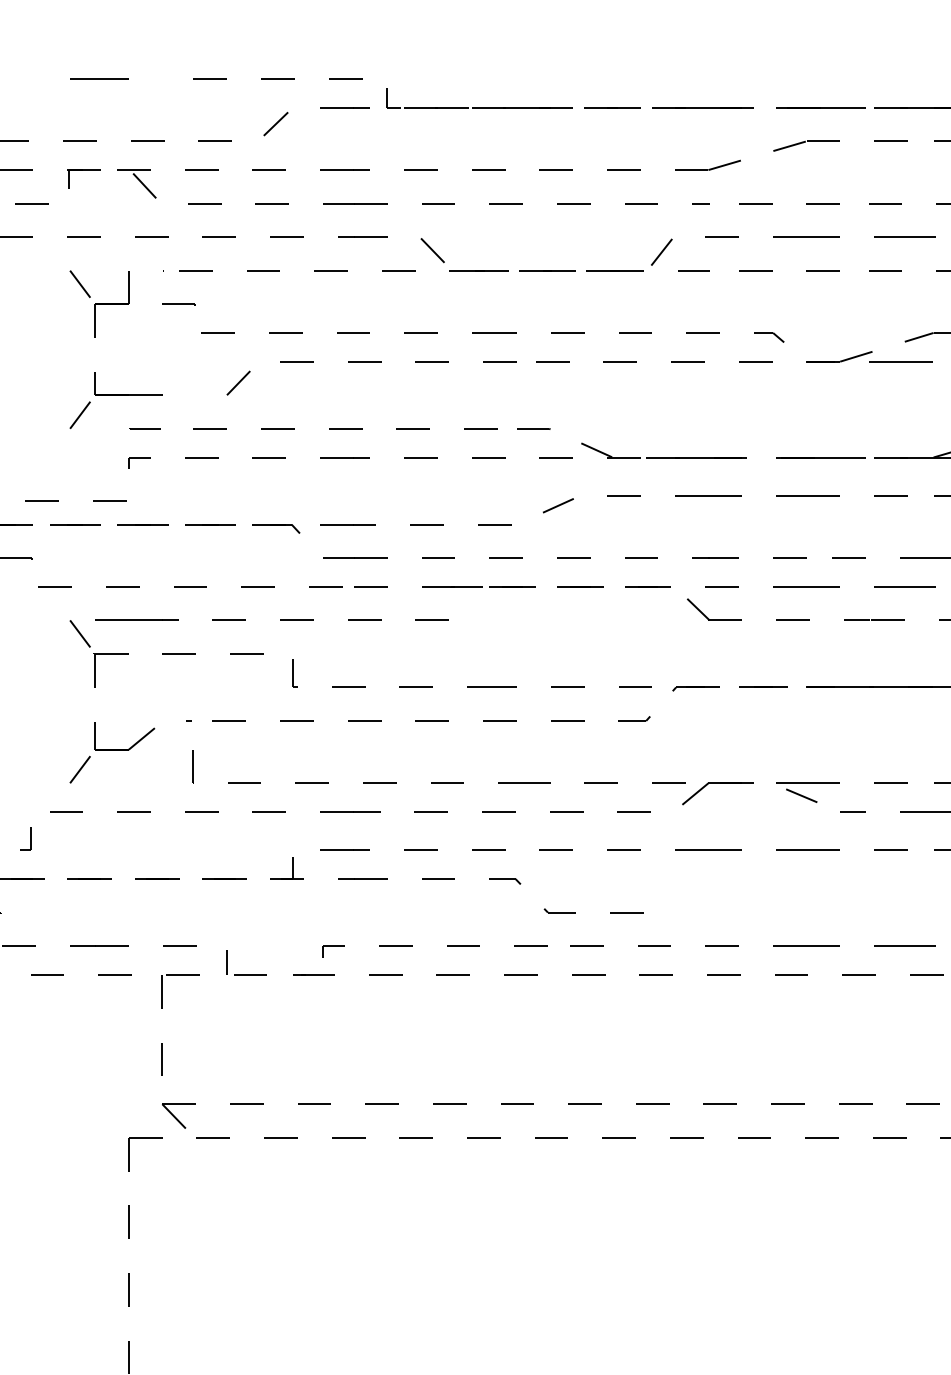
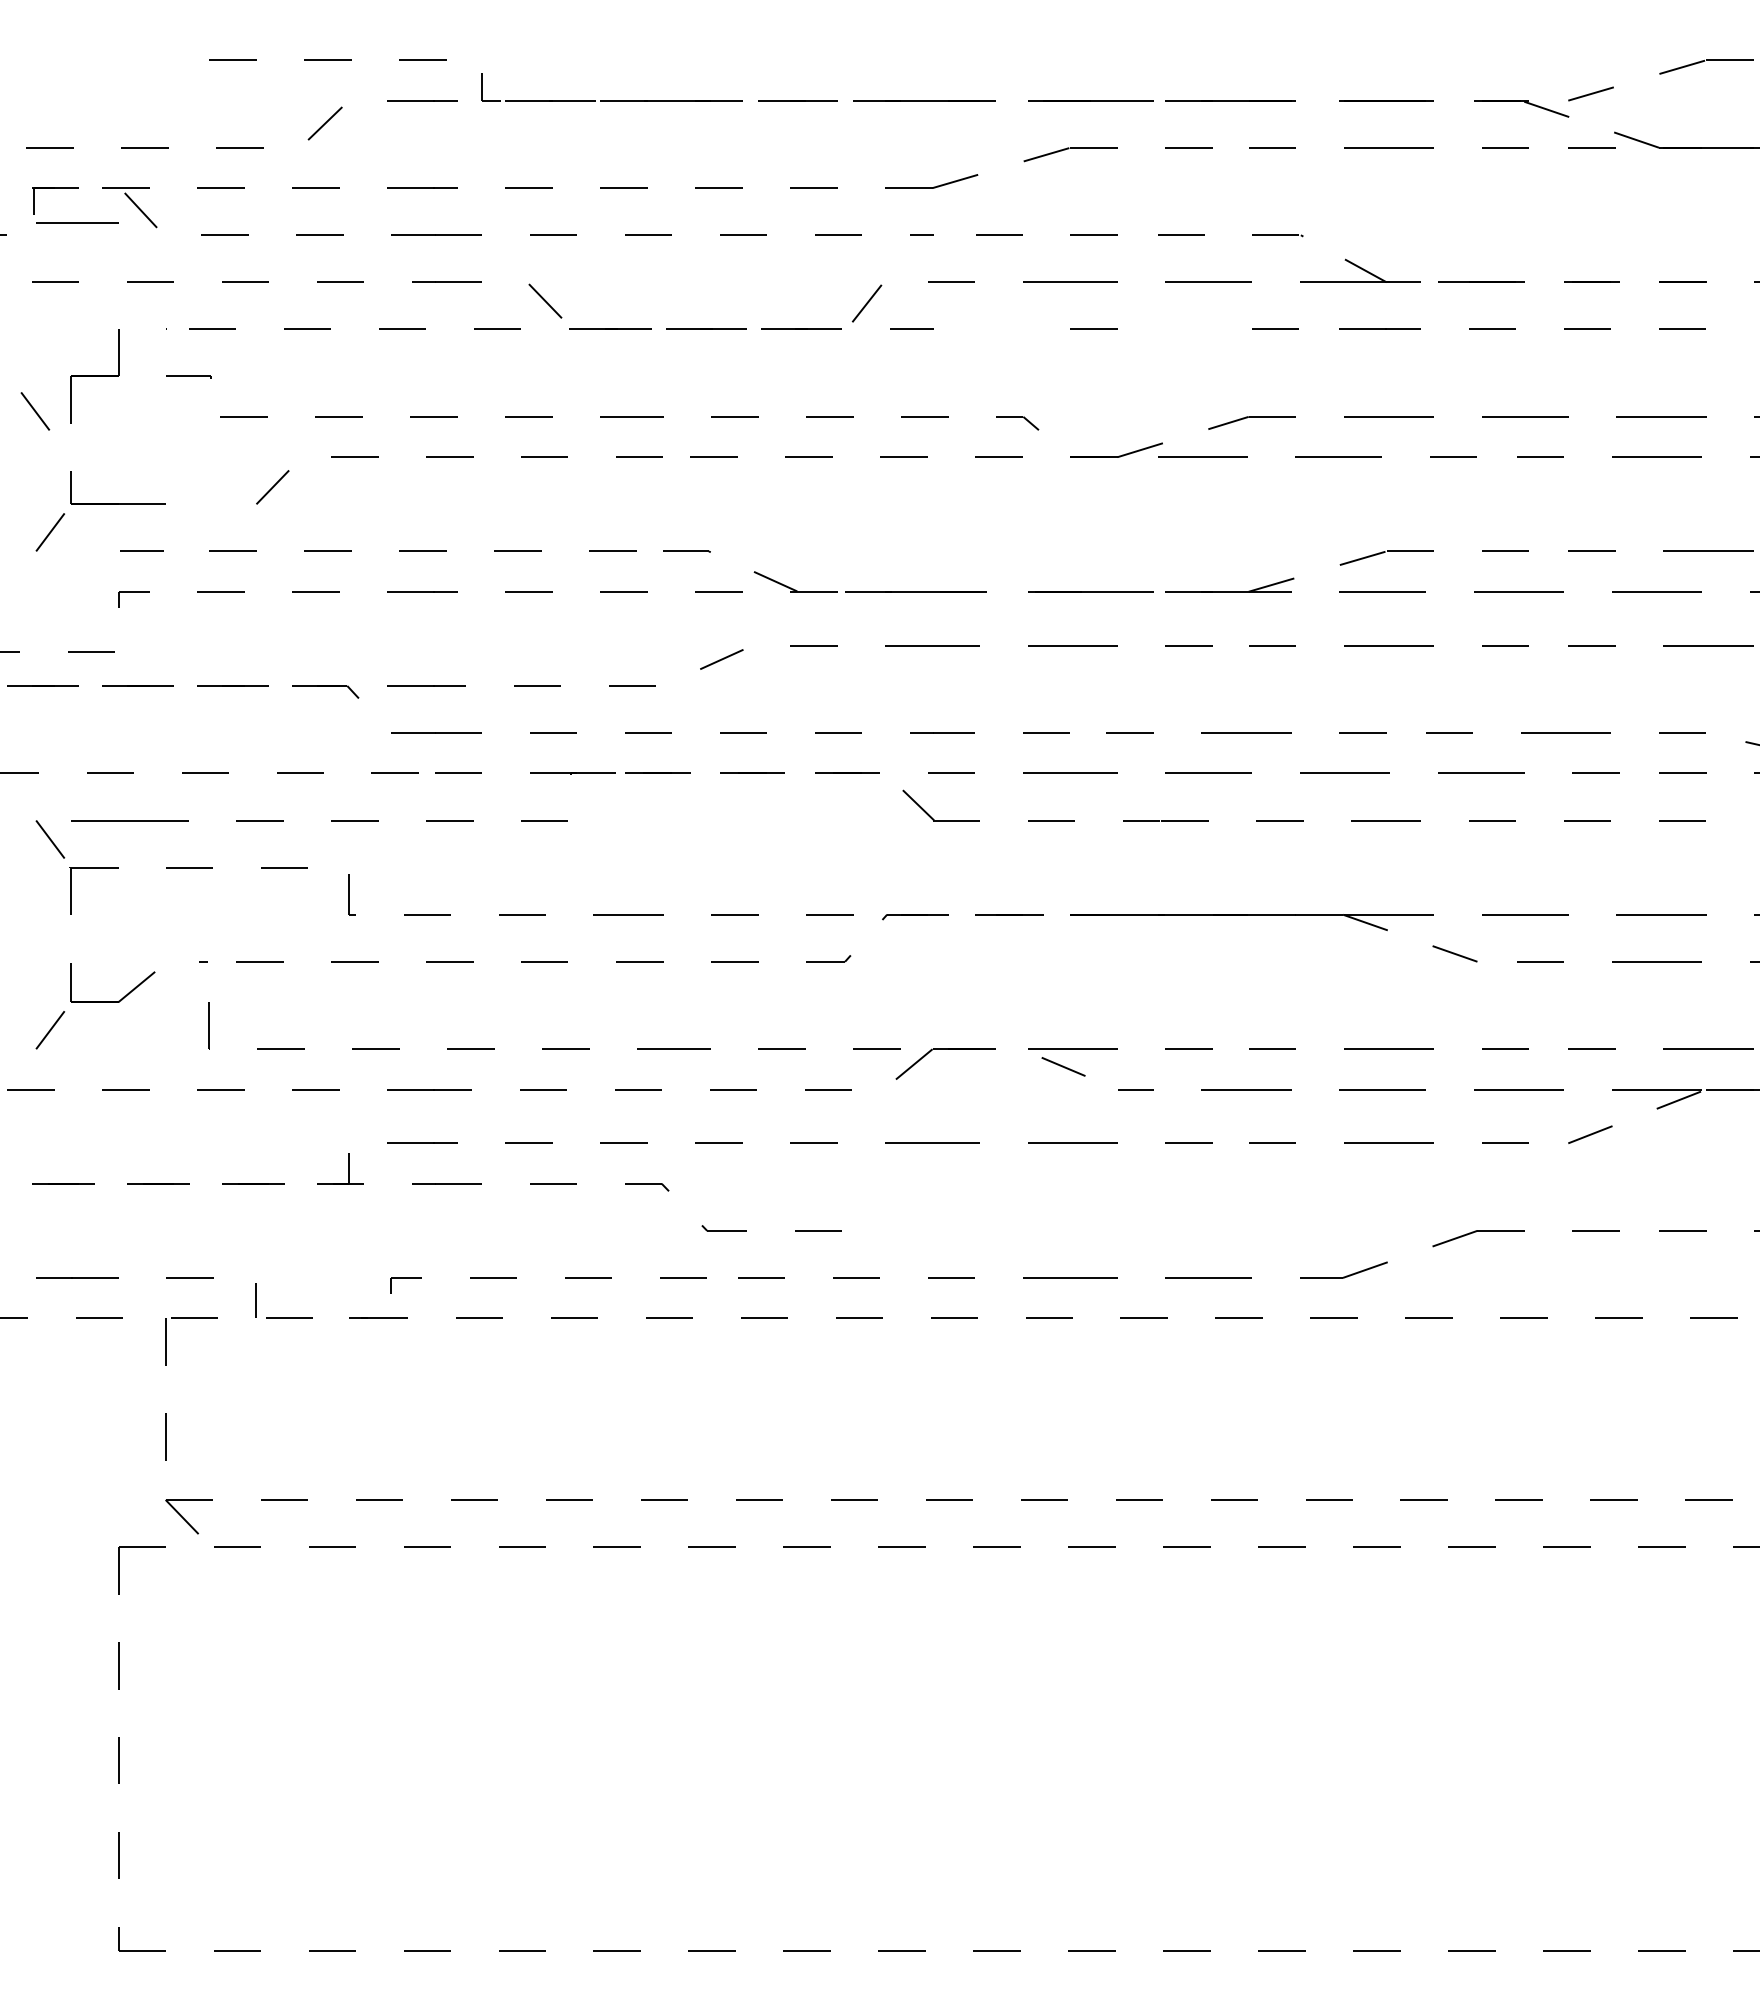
line: (99, 78) -> (77, 222), moved
line: (756, 270) -> (999, 328), removed
line: (885, 270) -> (1181, 328), removed
line: (80, 284) -> (35, 411), moved

